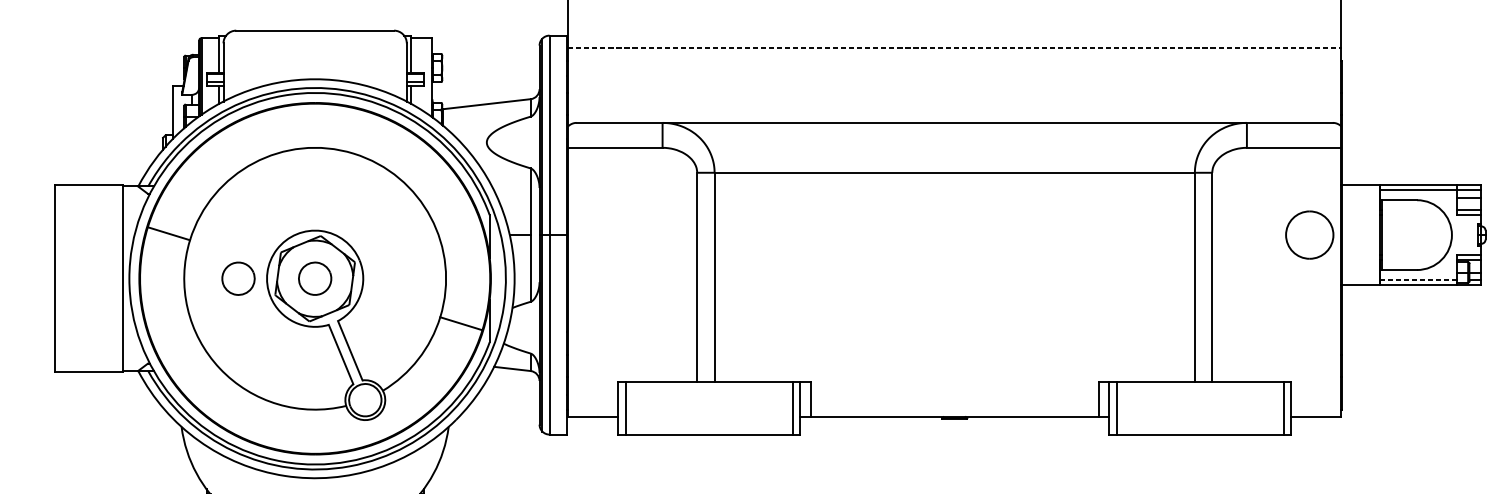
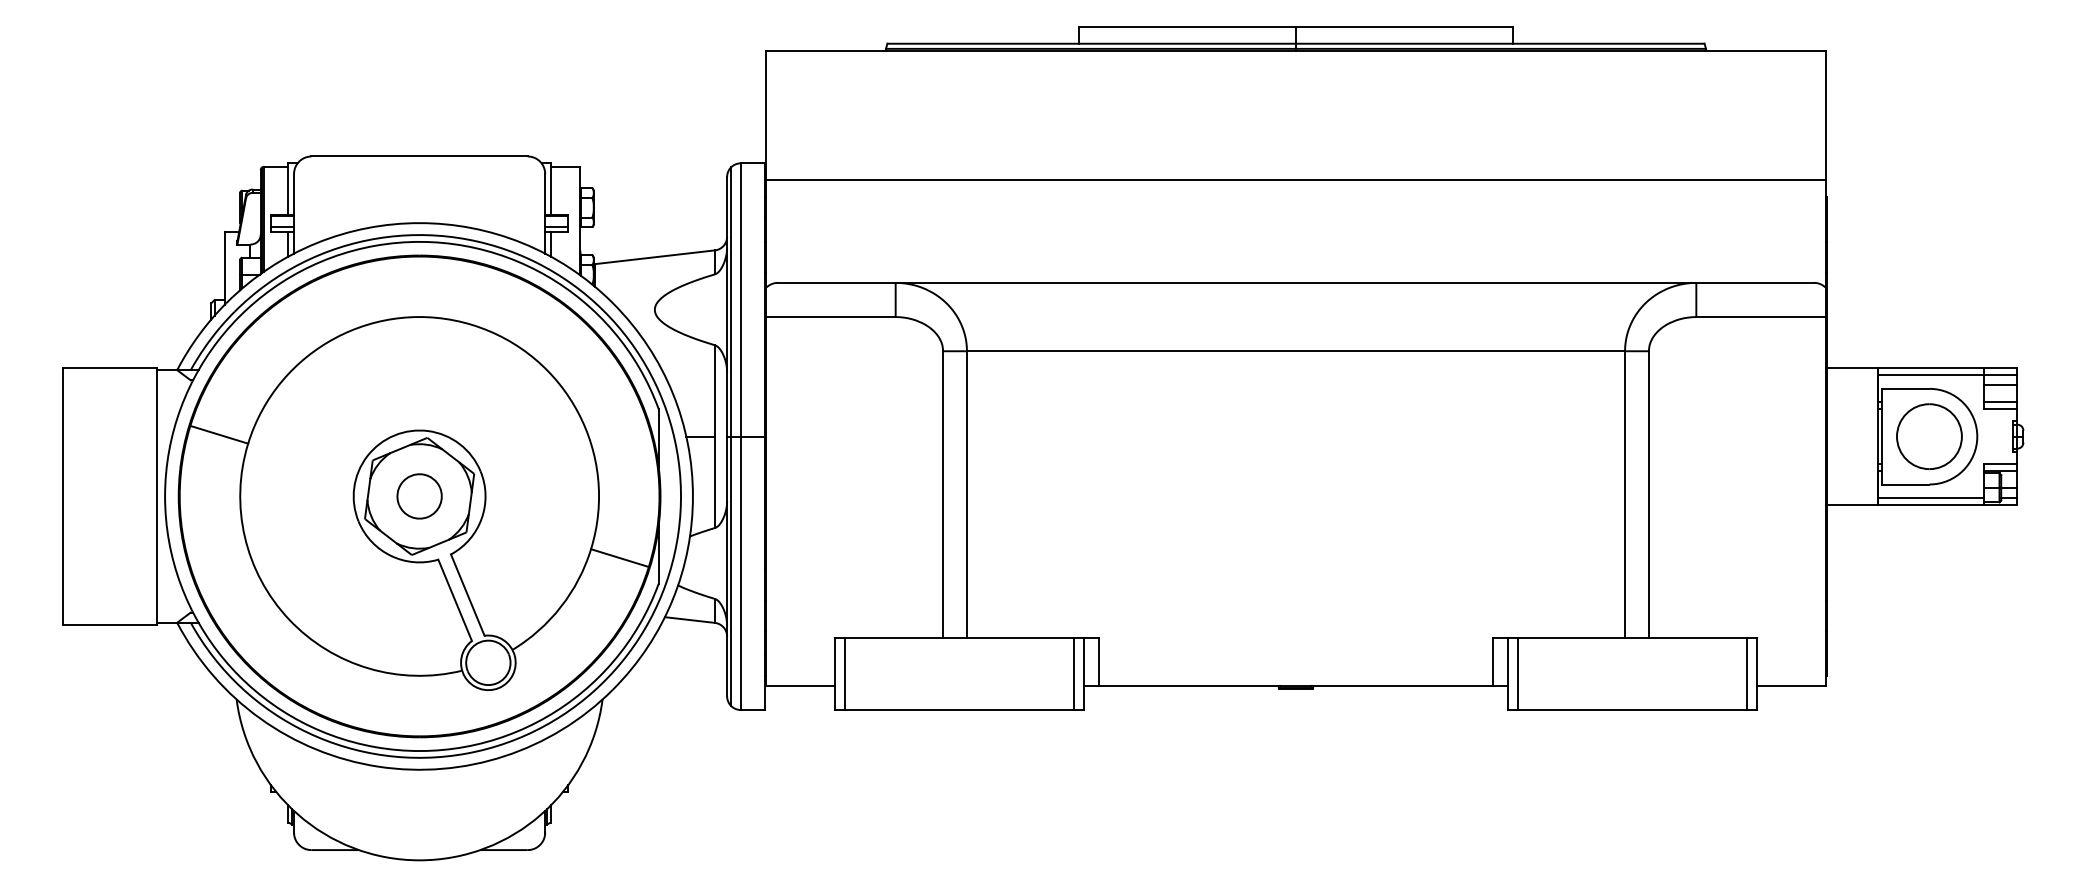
line: (955, 48) -> (1296, 180), dashed -> solid
part: (1309, 235) -> (1929, 436), moved
part: (238, 278) -> (314, 496), removed
line: (1418, 280) -> (1931, 498), dashed -> solid

